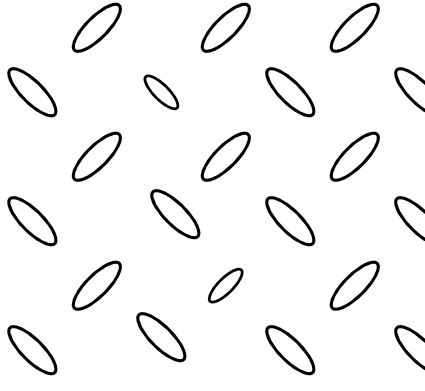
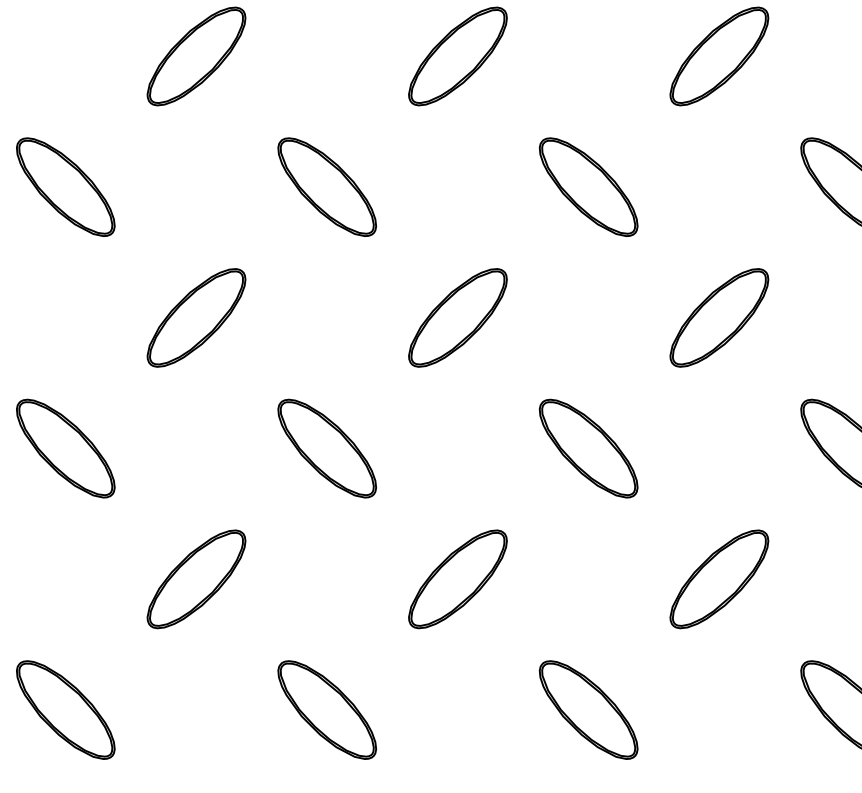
part: (161, 92) -> (327, 187), size x1.43
part: (175, 214) -> (327, 449), moved
part: (225, 285) -> (457, 578), size x1.43
part: (161, 337) -> (327, 710), moved

